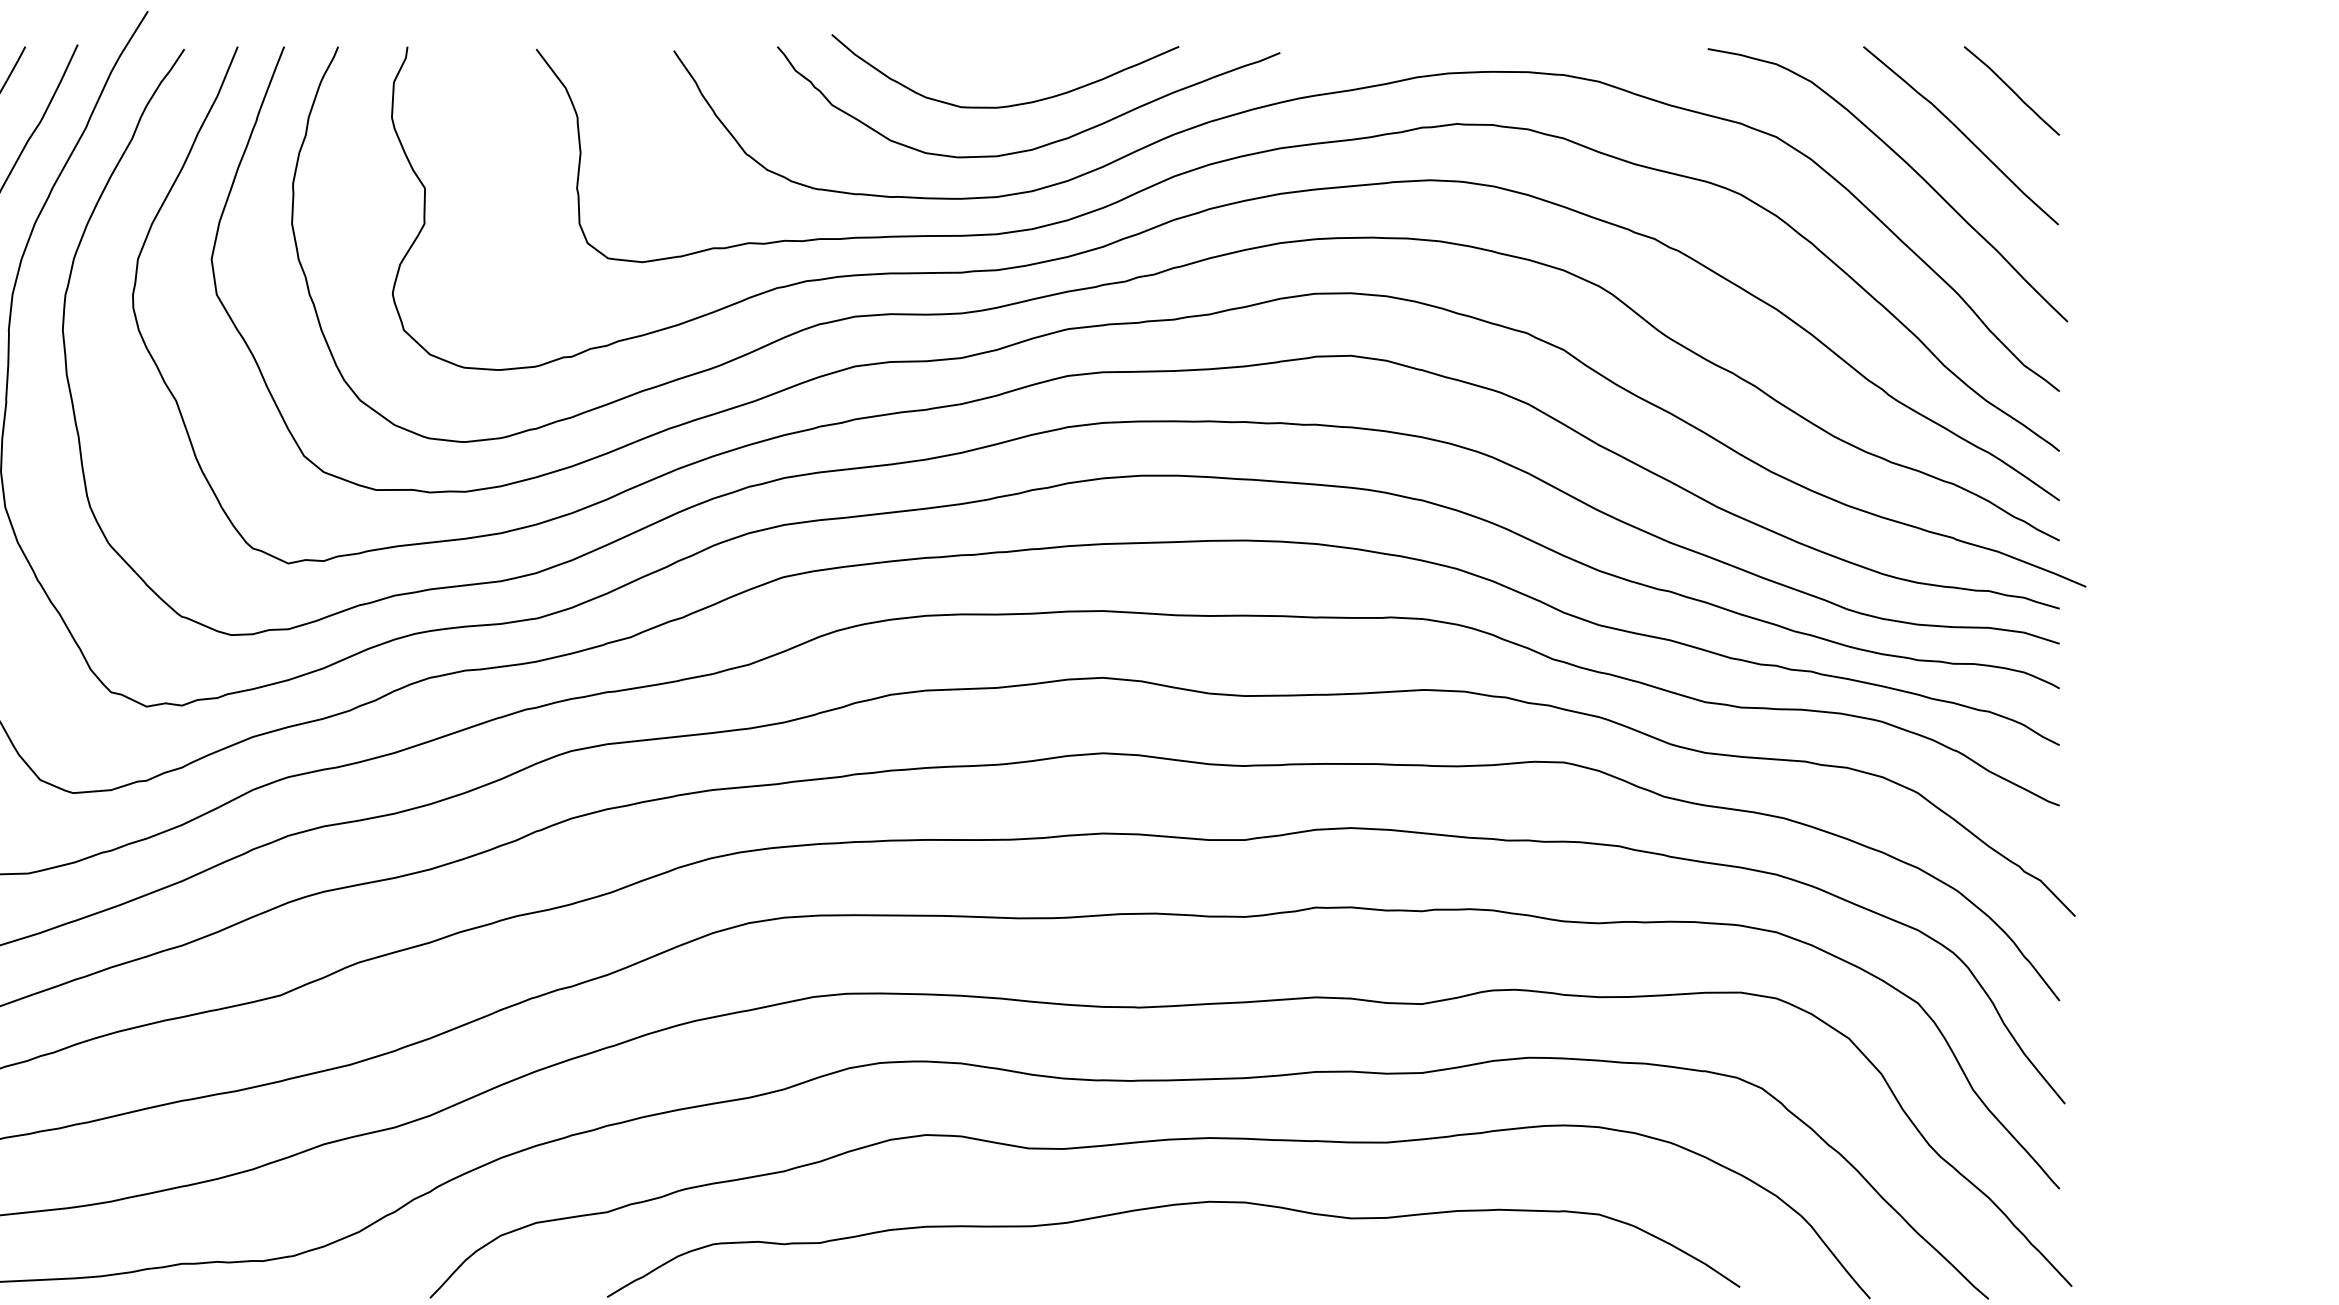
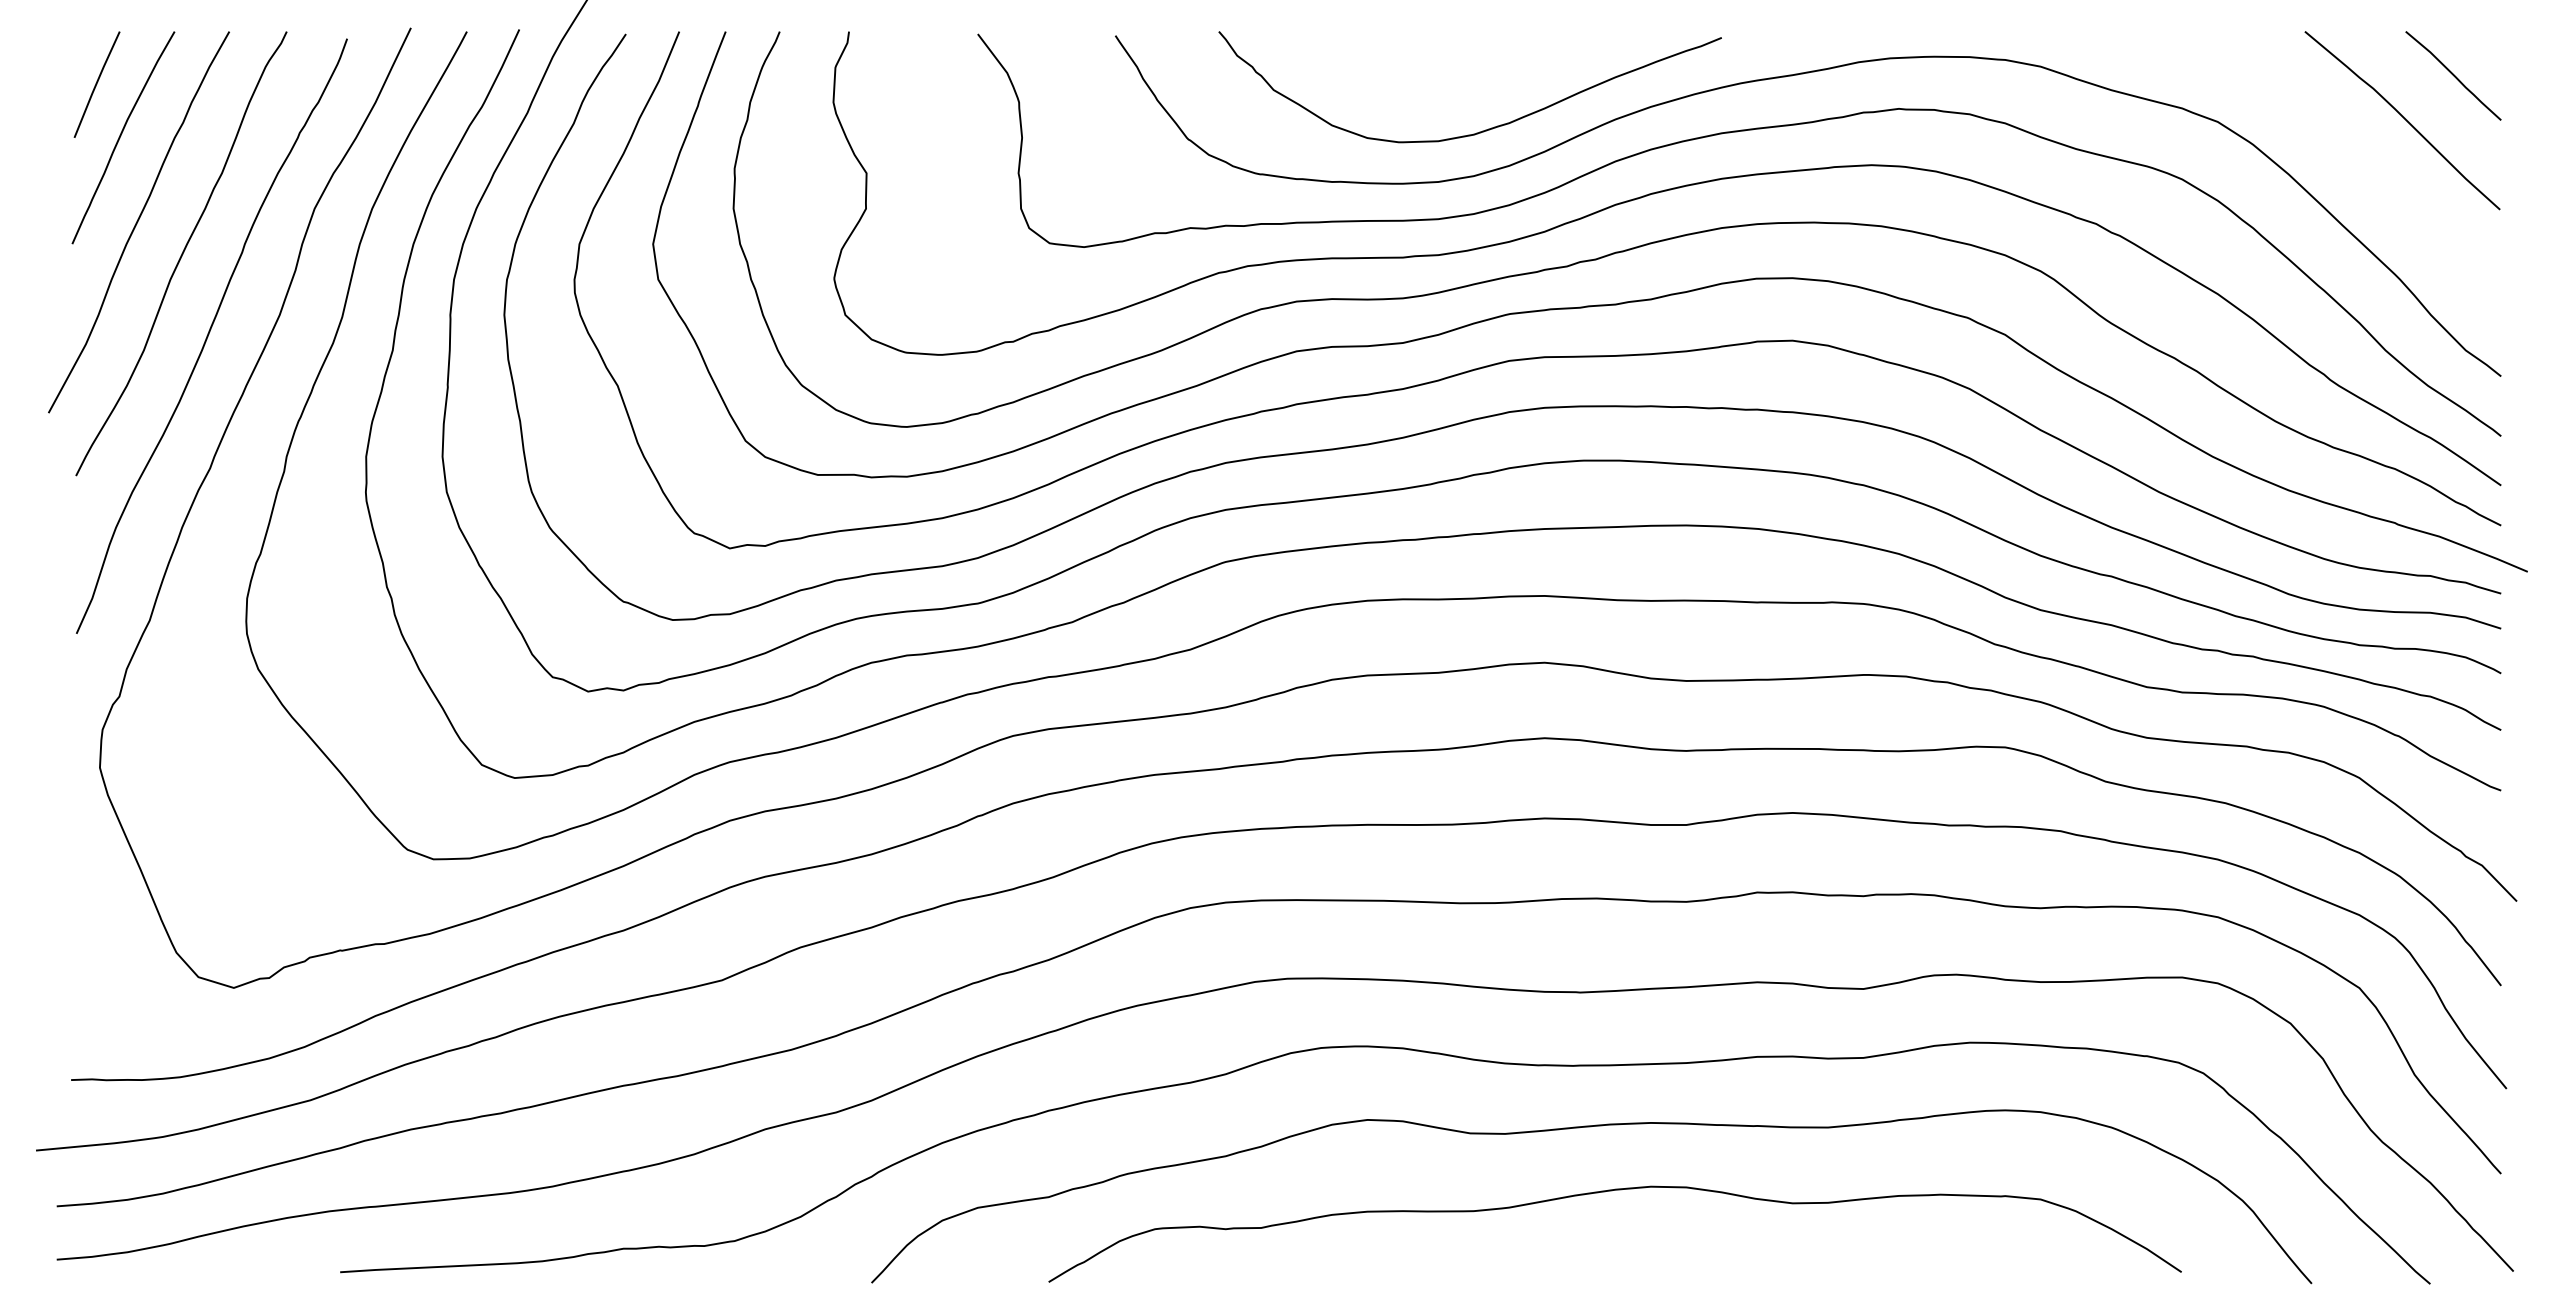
curve: (1011, 104) -> (1453, 89), removed
curve: (1907, 165) -> (2349, 150), removed

